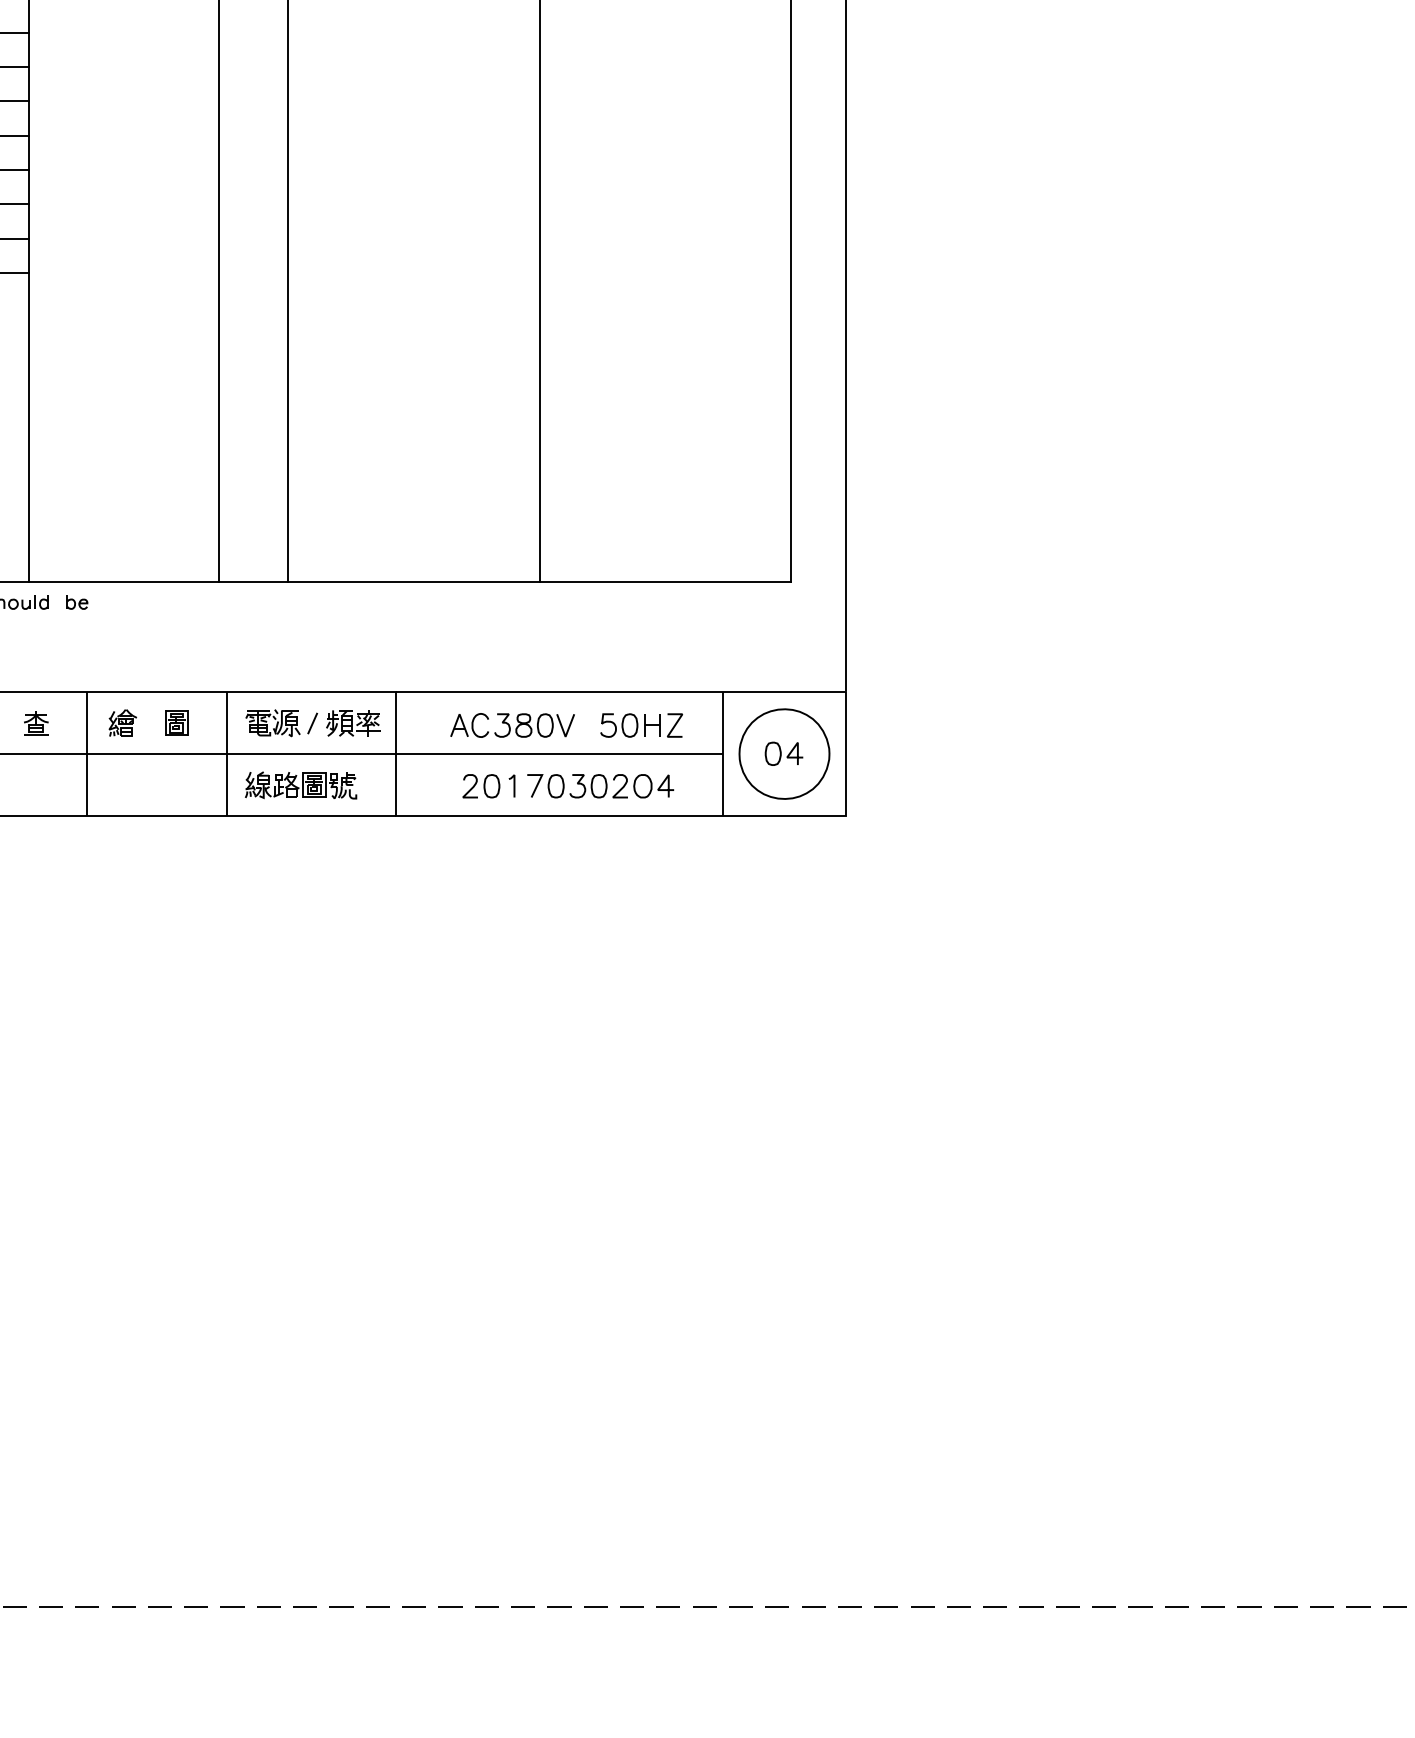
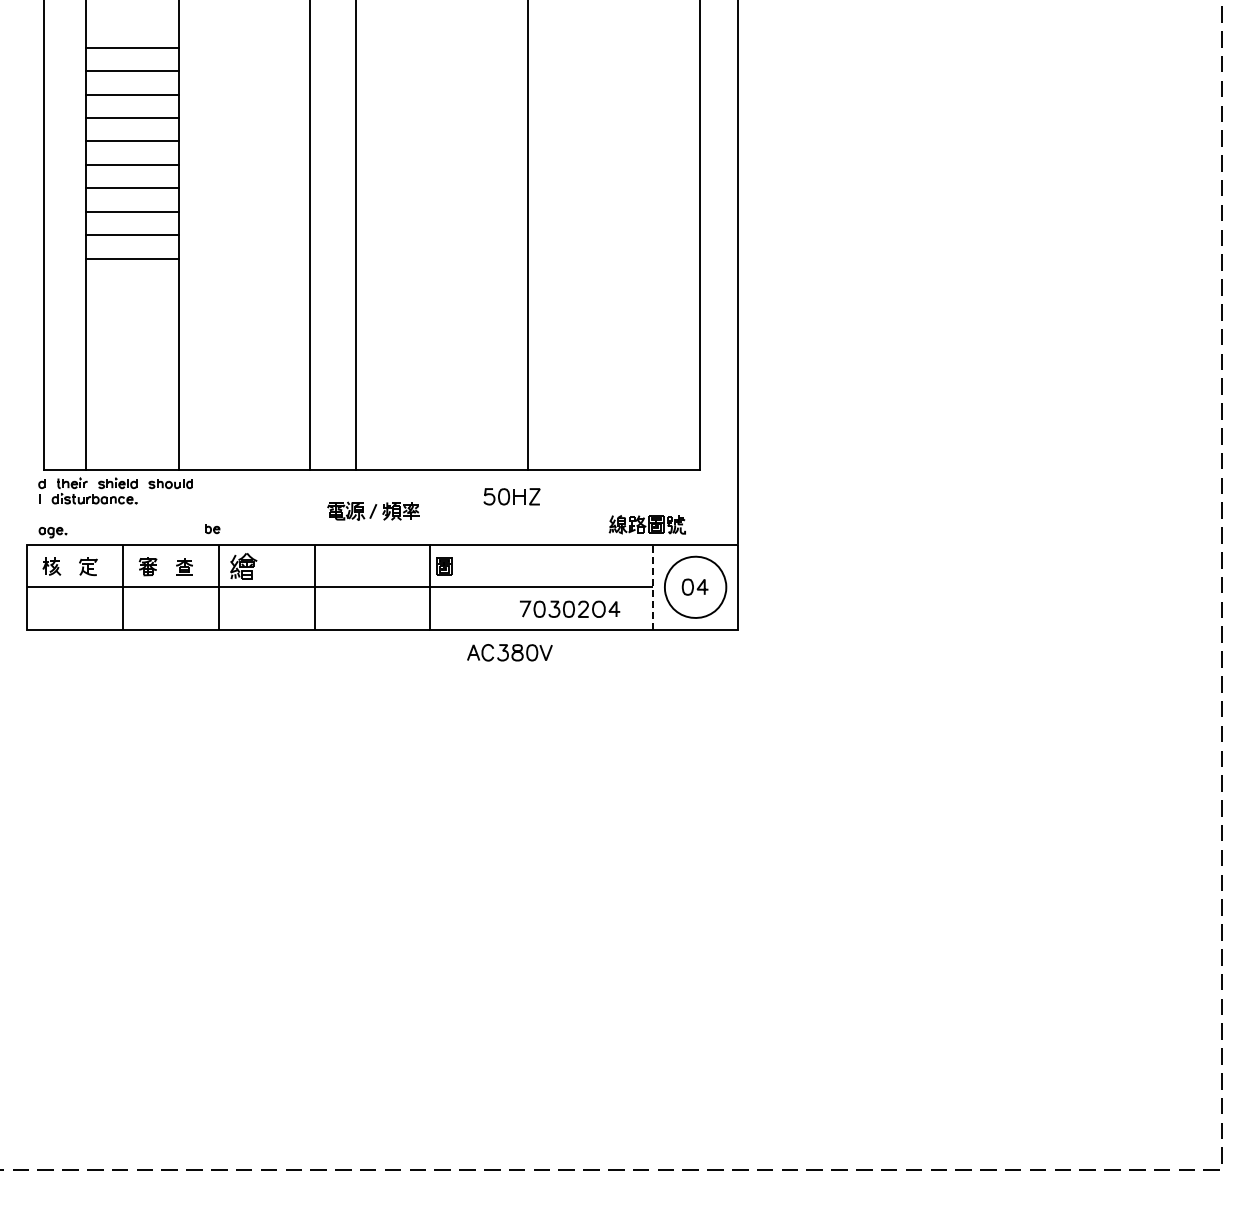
part: (77, 603) -> (212, 529), moved
part: (122, 722) -> (243, 565), size x1.4
part: (312, 722) -> (373, 510), moved
part: (176, 723) -> (444, 566), moved
part: (512, 725) -> (509, 652), moved
part: (640, 725) -> (511, 496), moved
line: (722, 752) -> (653, 586), solid -> dashed
part: (299, 785) -> (646, 524), moved
part: (488, 785) -> (493, 608), removed

